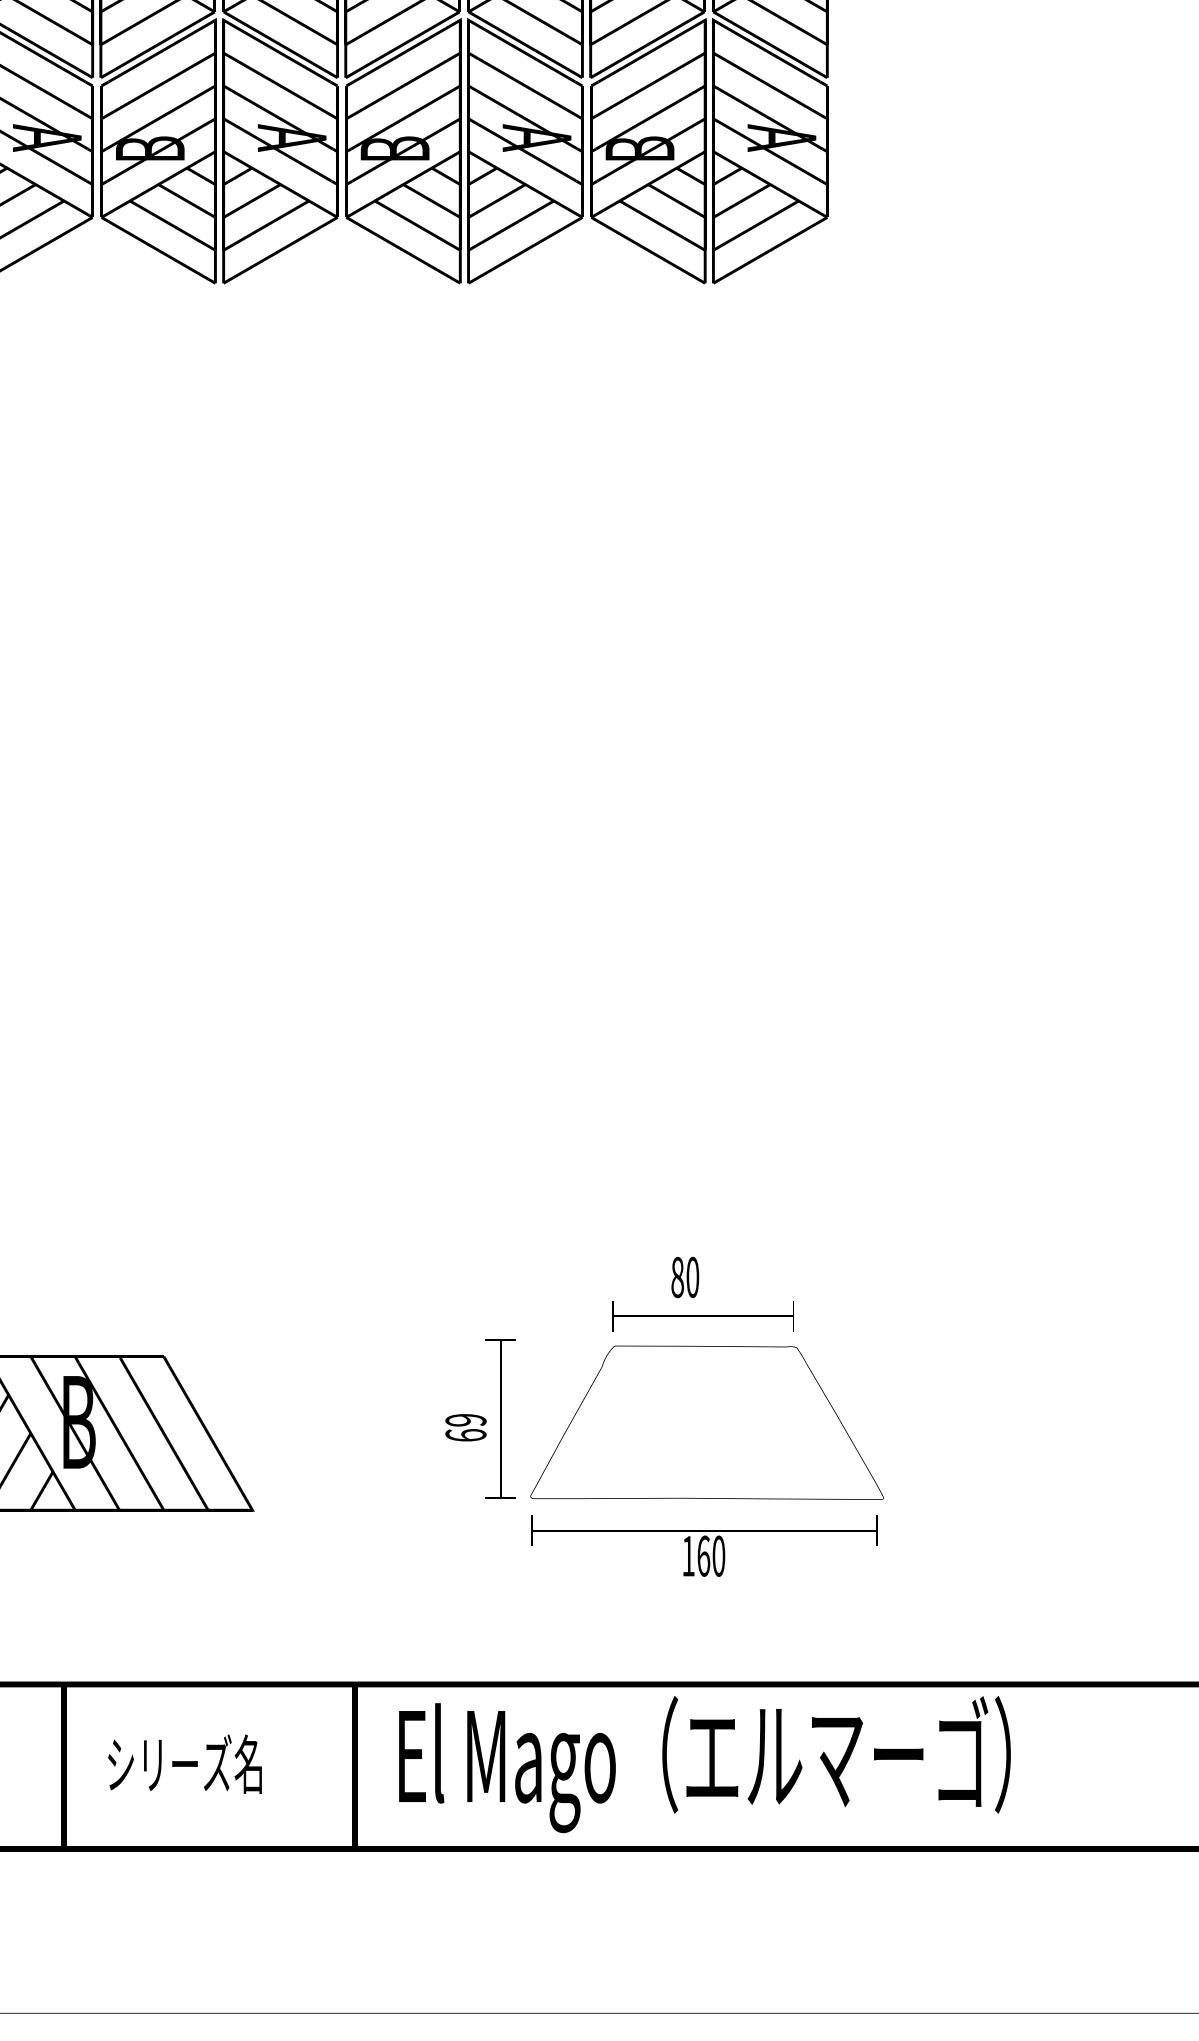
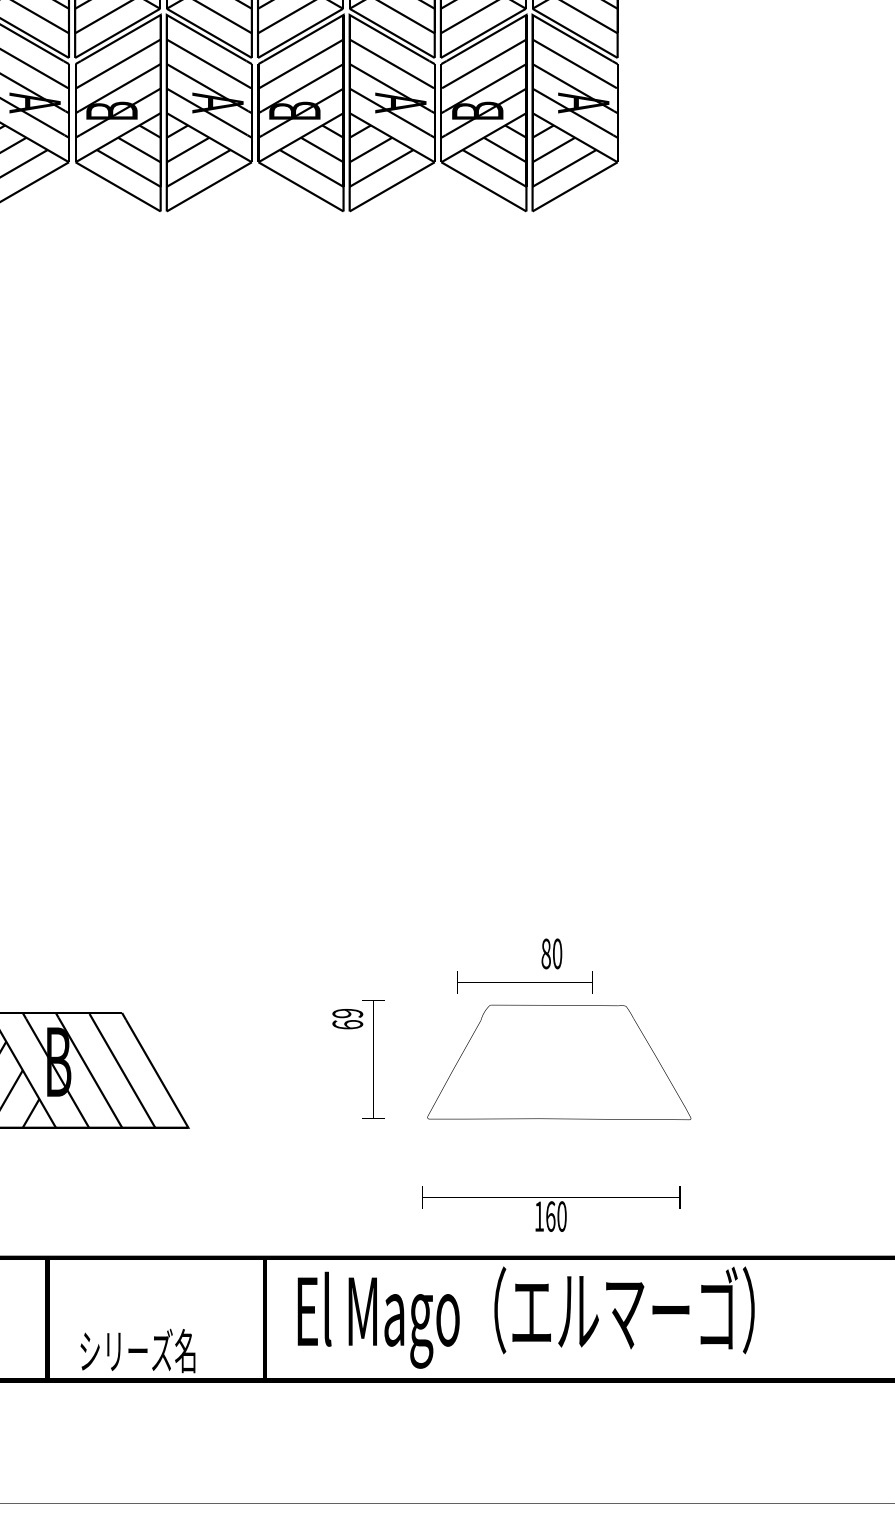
text: (685, 1277) -> (552, 953), moved
part: (706, 1422) -> (558, 1062), moved
text: (465, 1427) -> (347, 1018), moved
text: (704, 1545) -> (551, 1208), moved
text: (184, 1763) -> (137, 1350), moved

